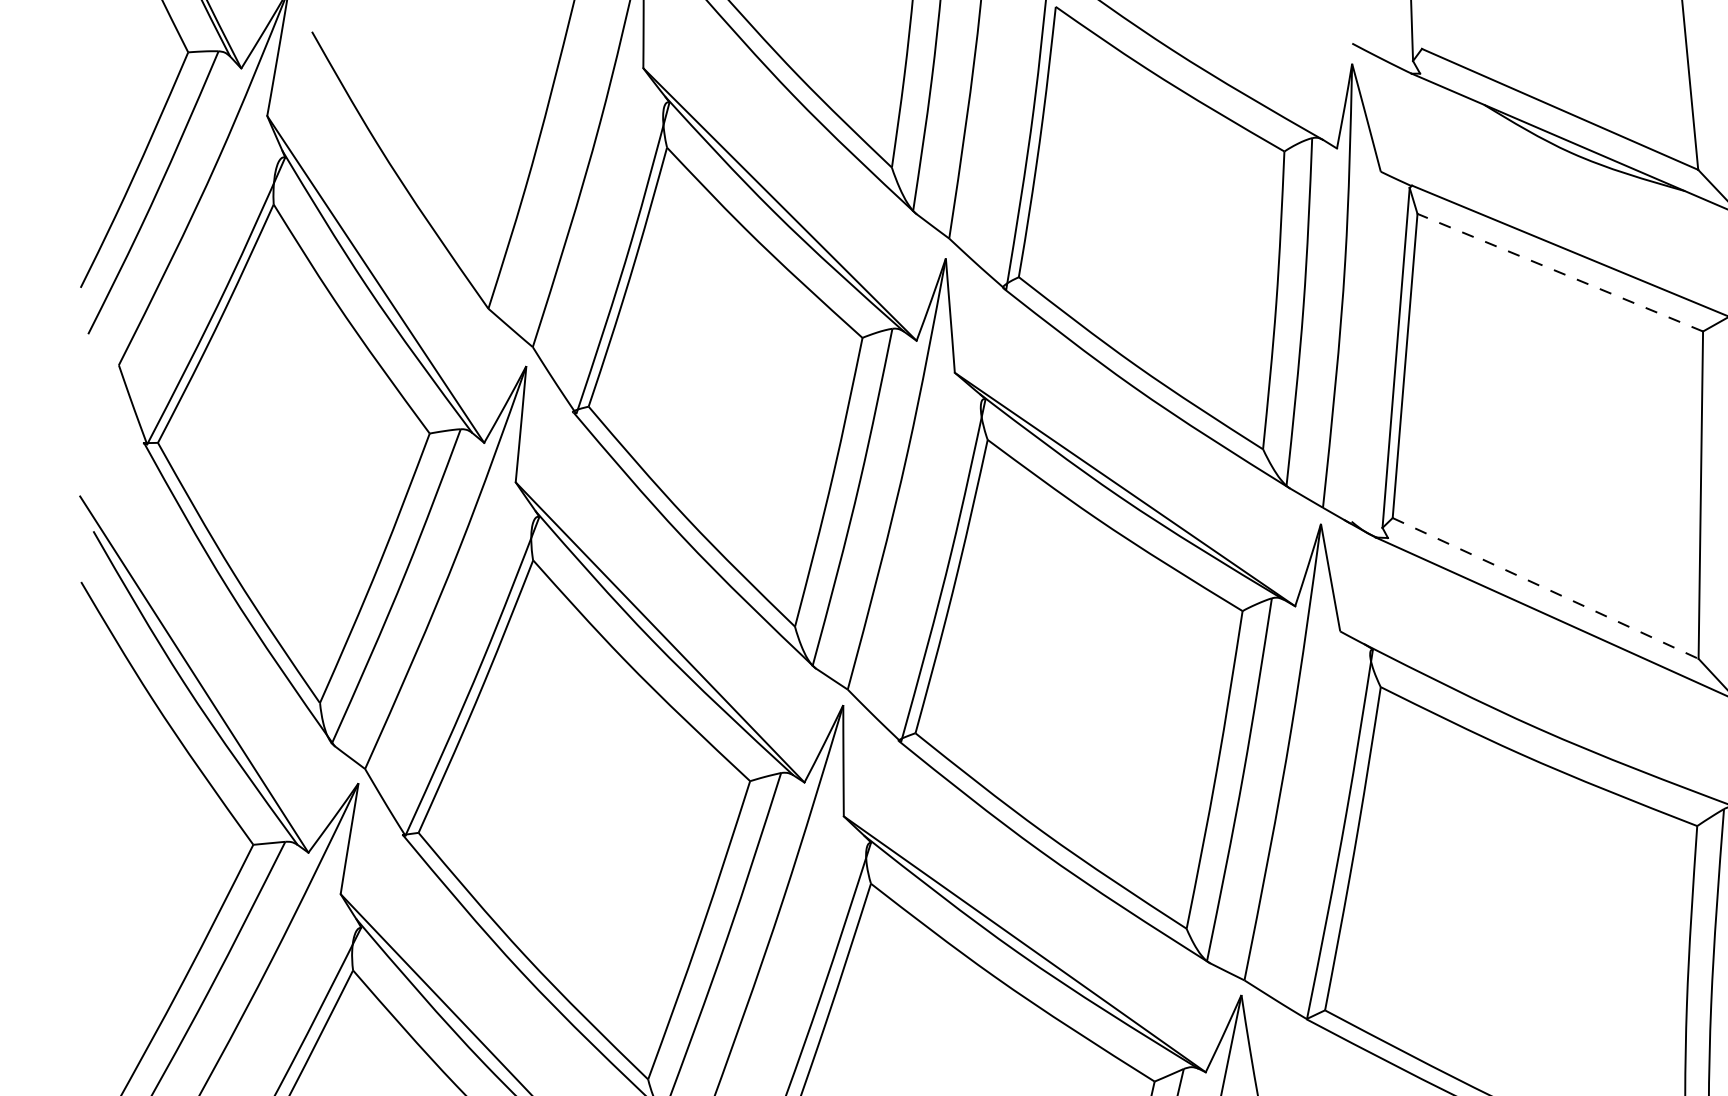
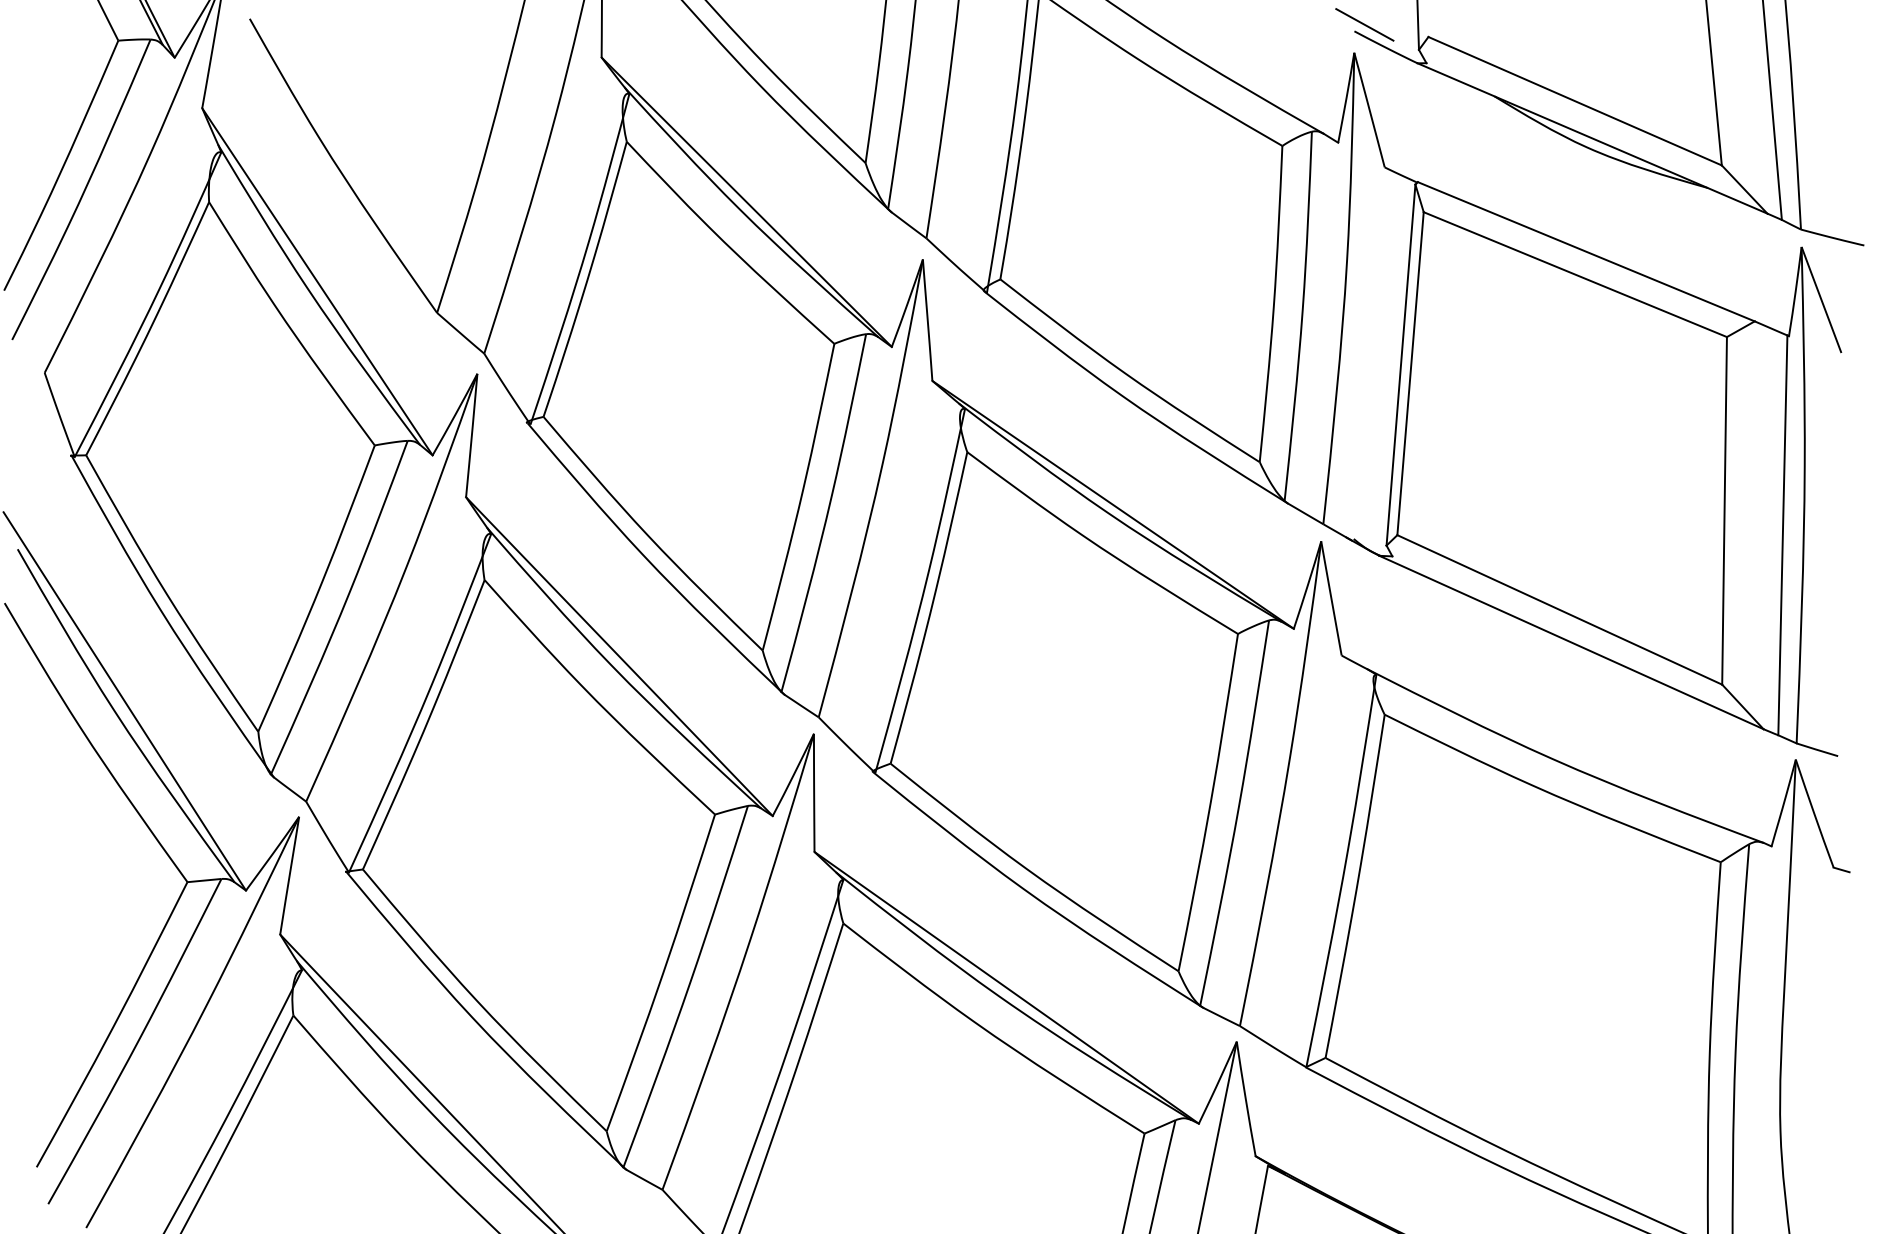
line: (1361, 37) -> (1364, 24), added
line: (1560, 272) -> (1575, 274), dashed -> solid
line: (1545, 588) -> (1559, 609), dashed -> solid

